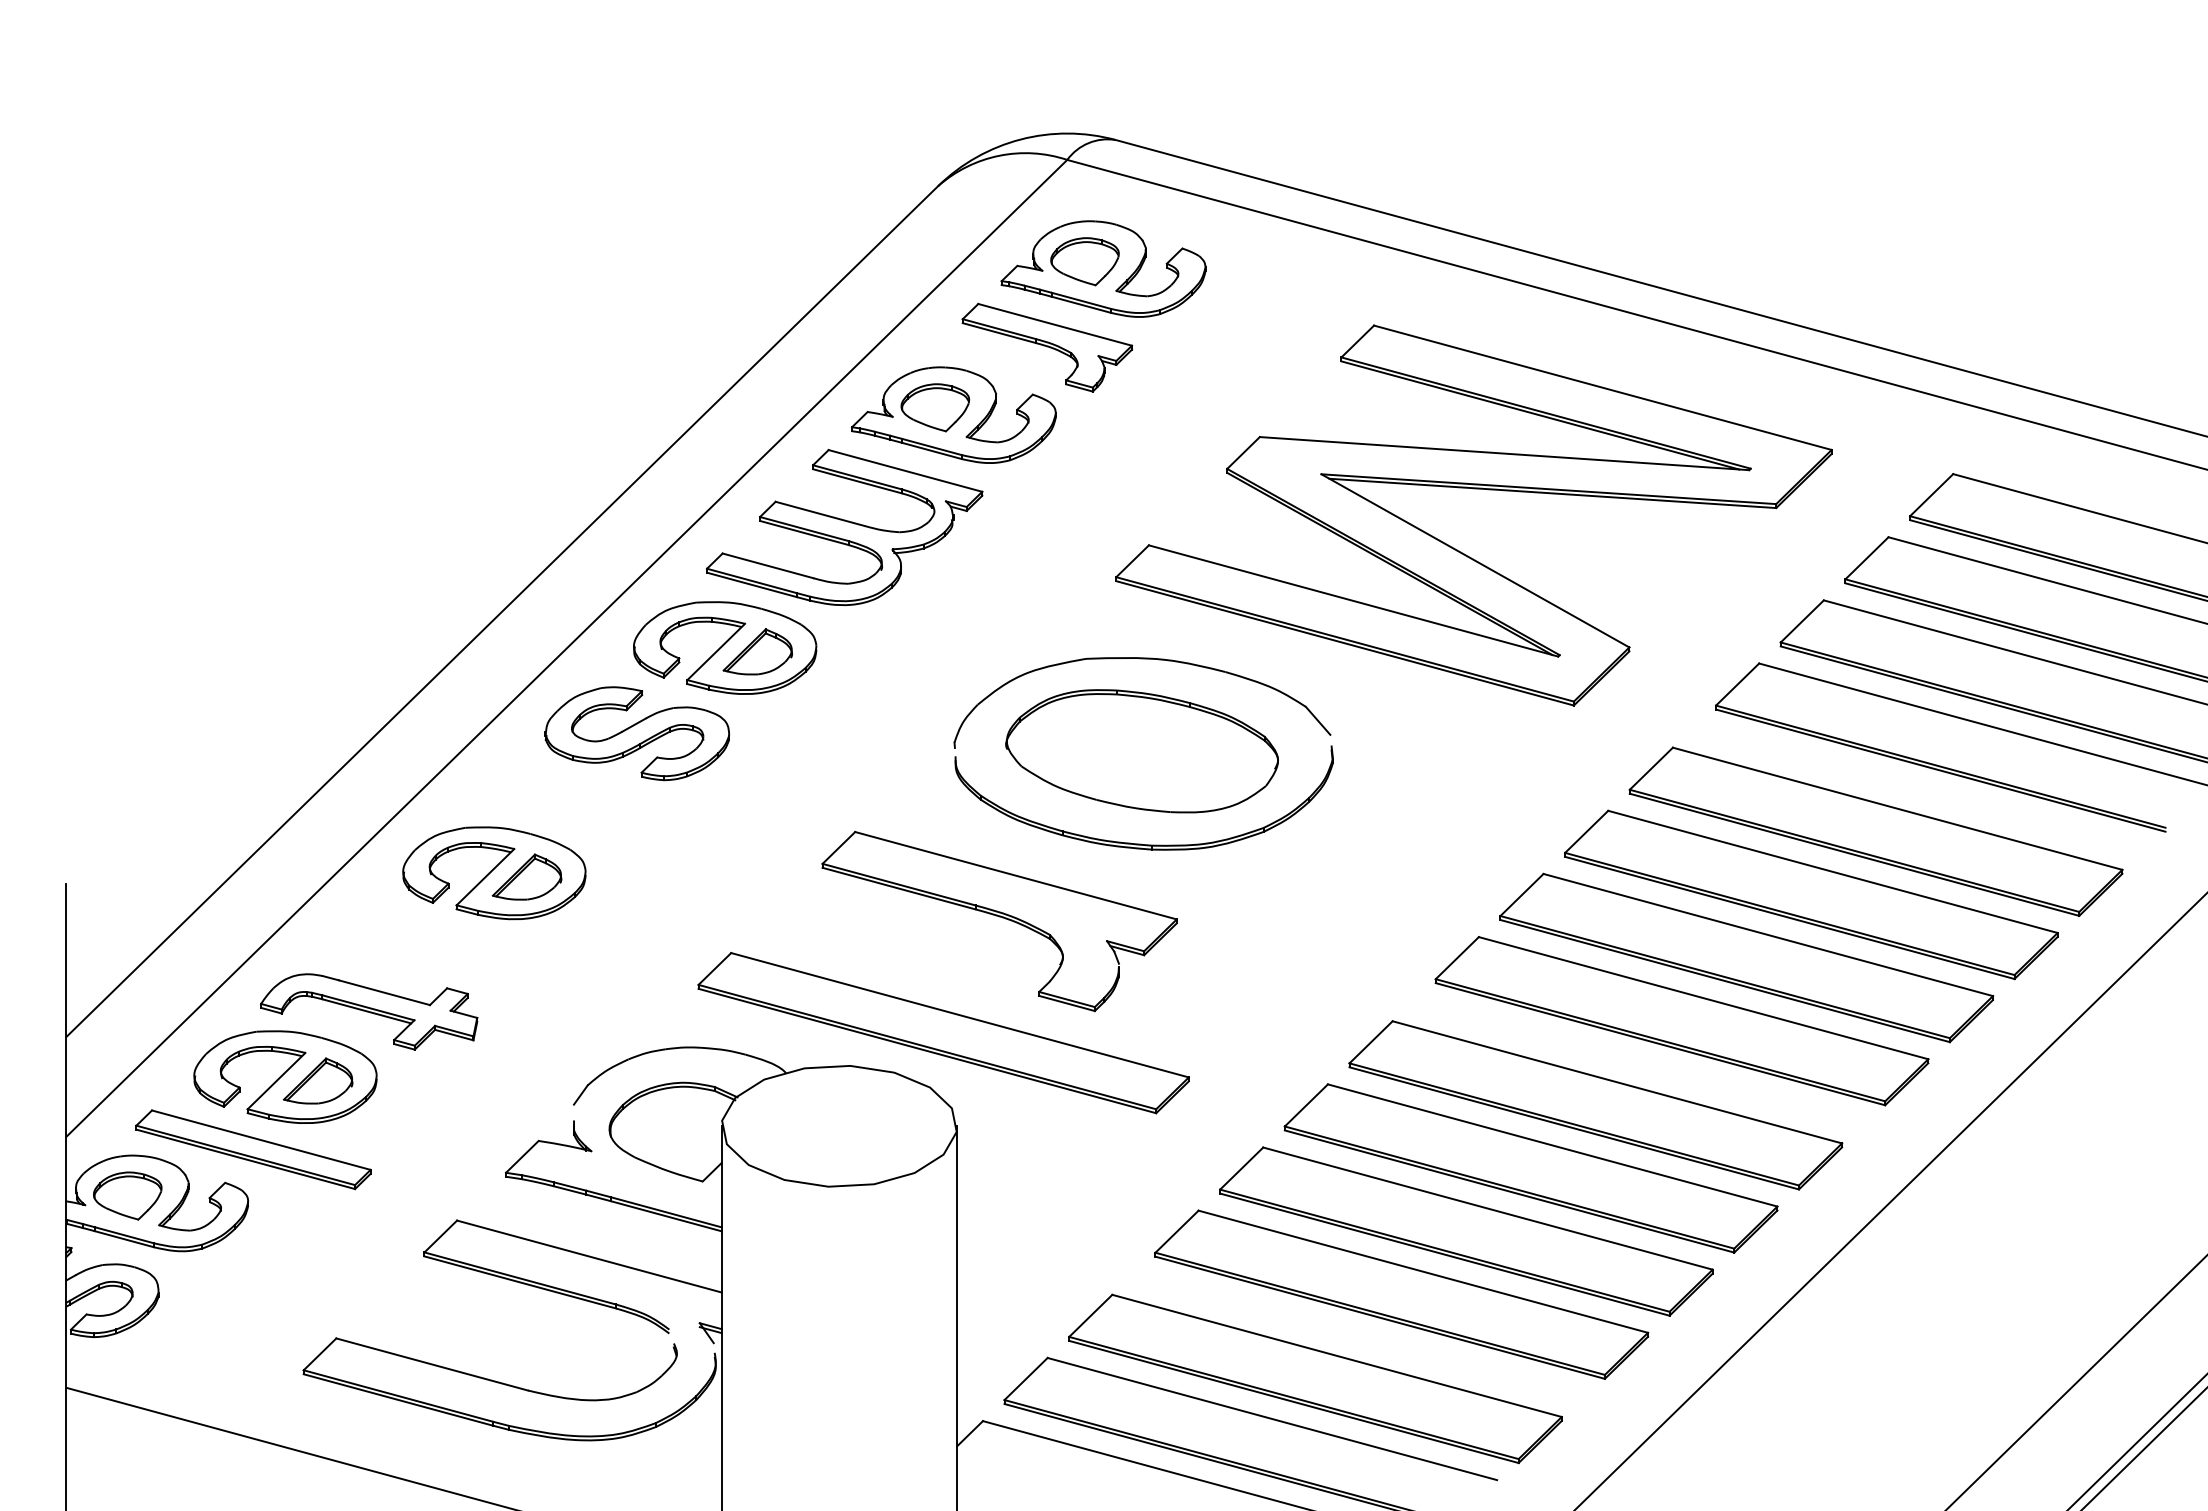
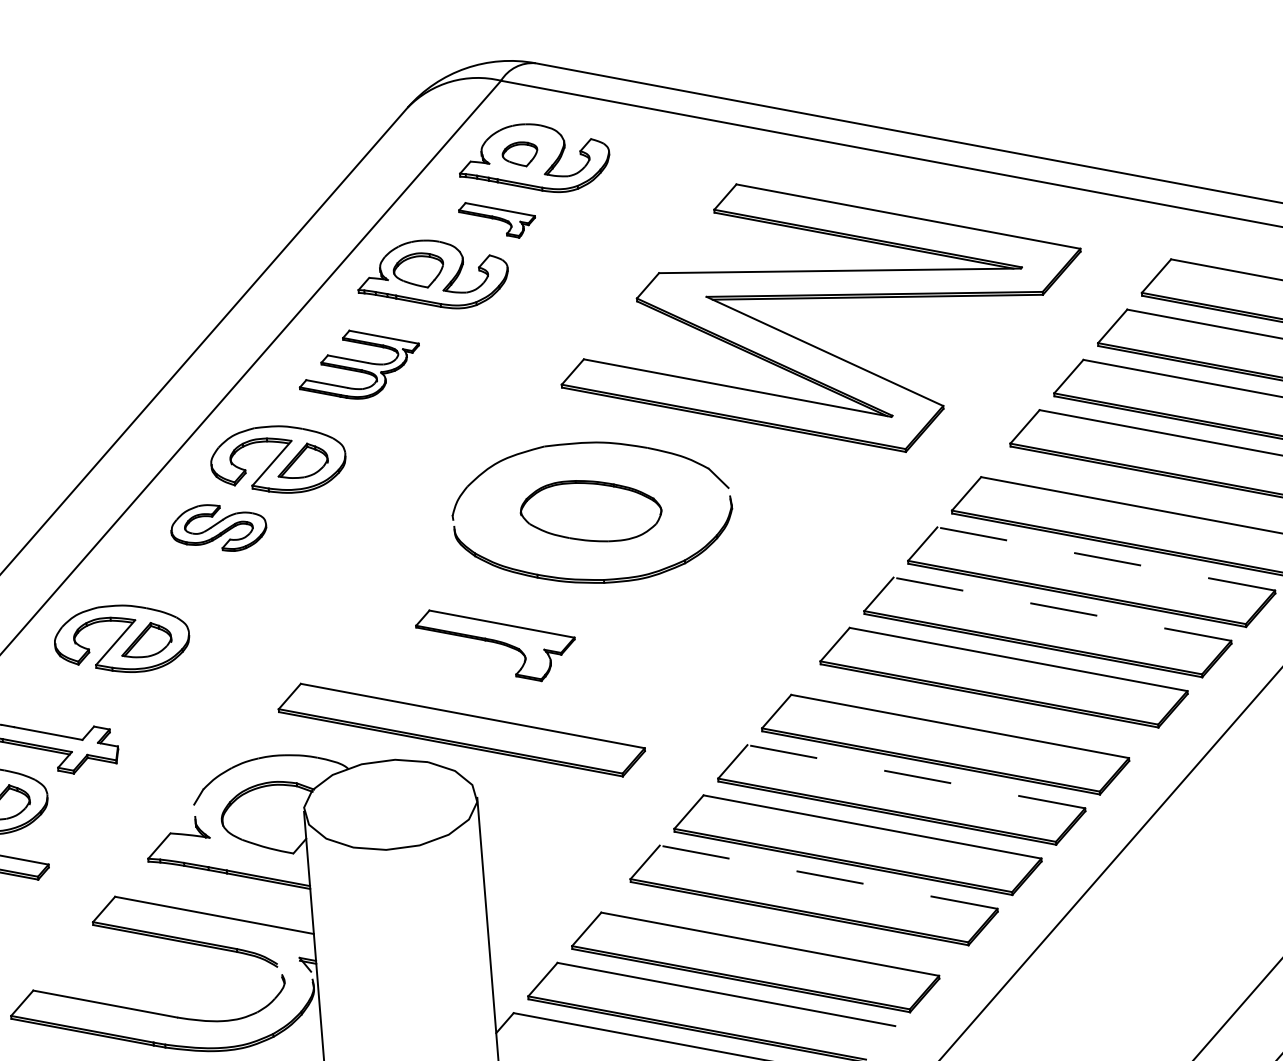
part: (1084, 261) -> (519, 154), size x0.7
part: (1047, 347) -> (497, 219), size x0.6
part: (844, 527) -> (359, 364), size x0.6
part: (636, 733) -> (218, 528), size x0.7
part: (1141, 751) -> (590, 511), size x0.7
line: (1832, 871) -> (1105, 558), solid -> dashed
part: (999, 921) -> (496, 644), size x0.6
line: (1768, 935) -> (1062, 609), solid -> dashed
line: (1552, 1145) -> (916, 776), solid -> dashed
line: (1423, 1271) -> (828, 877), solid -> dashed

